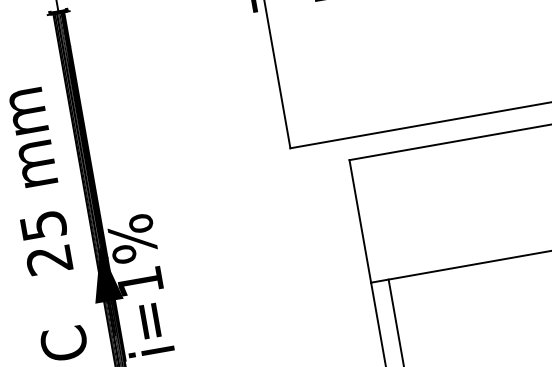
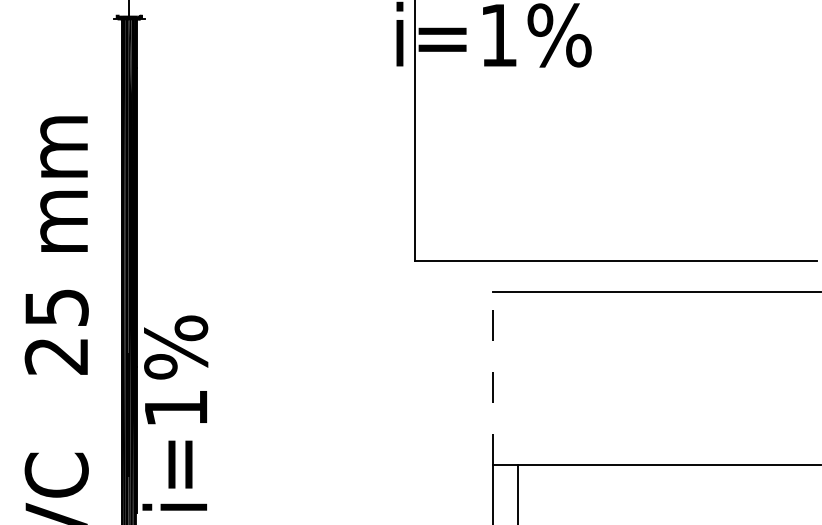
line: (360, 221) -> (492, 378), solid -> dashed
fill: (105, 274) -> (129, 389), removed

